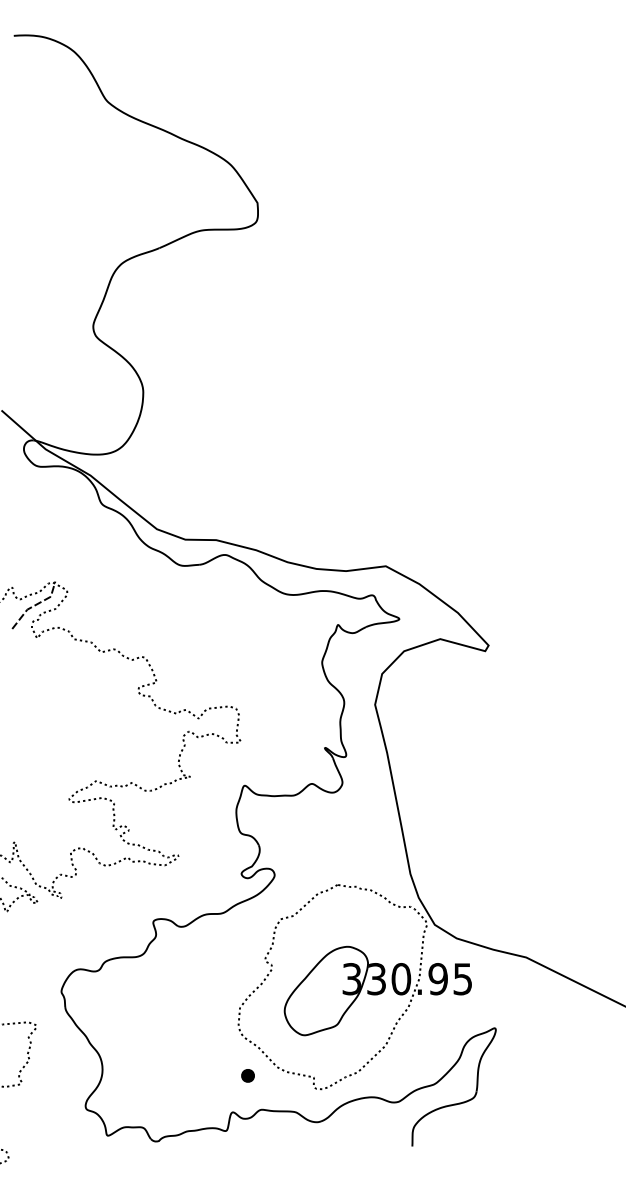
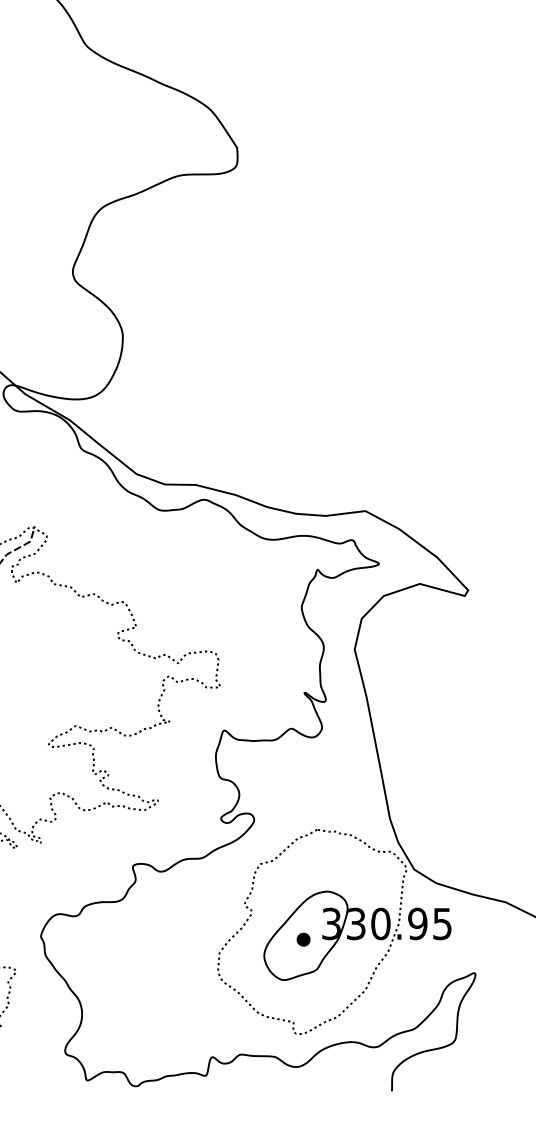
part: (247, 1075) -> (303, 939), moved

